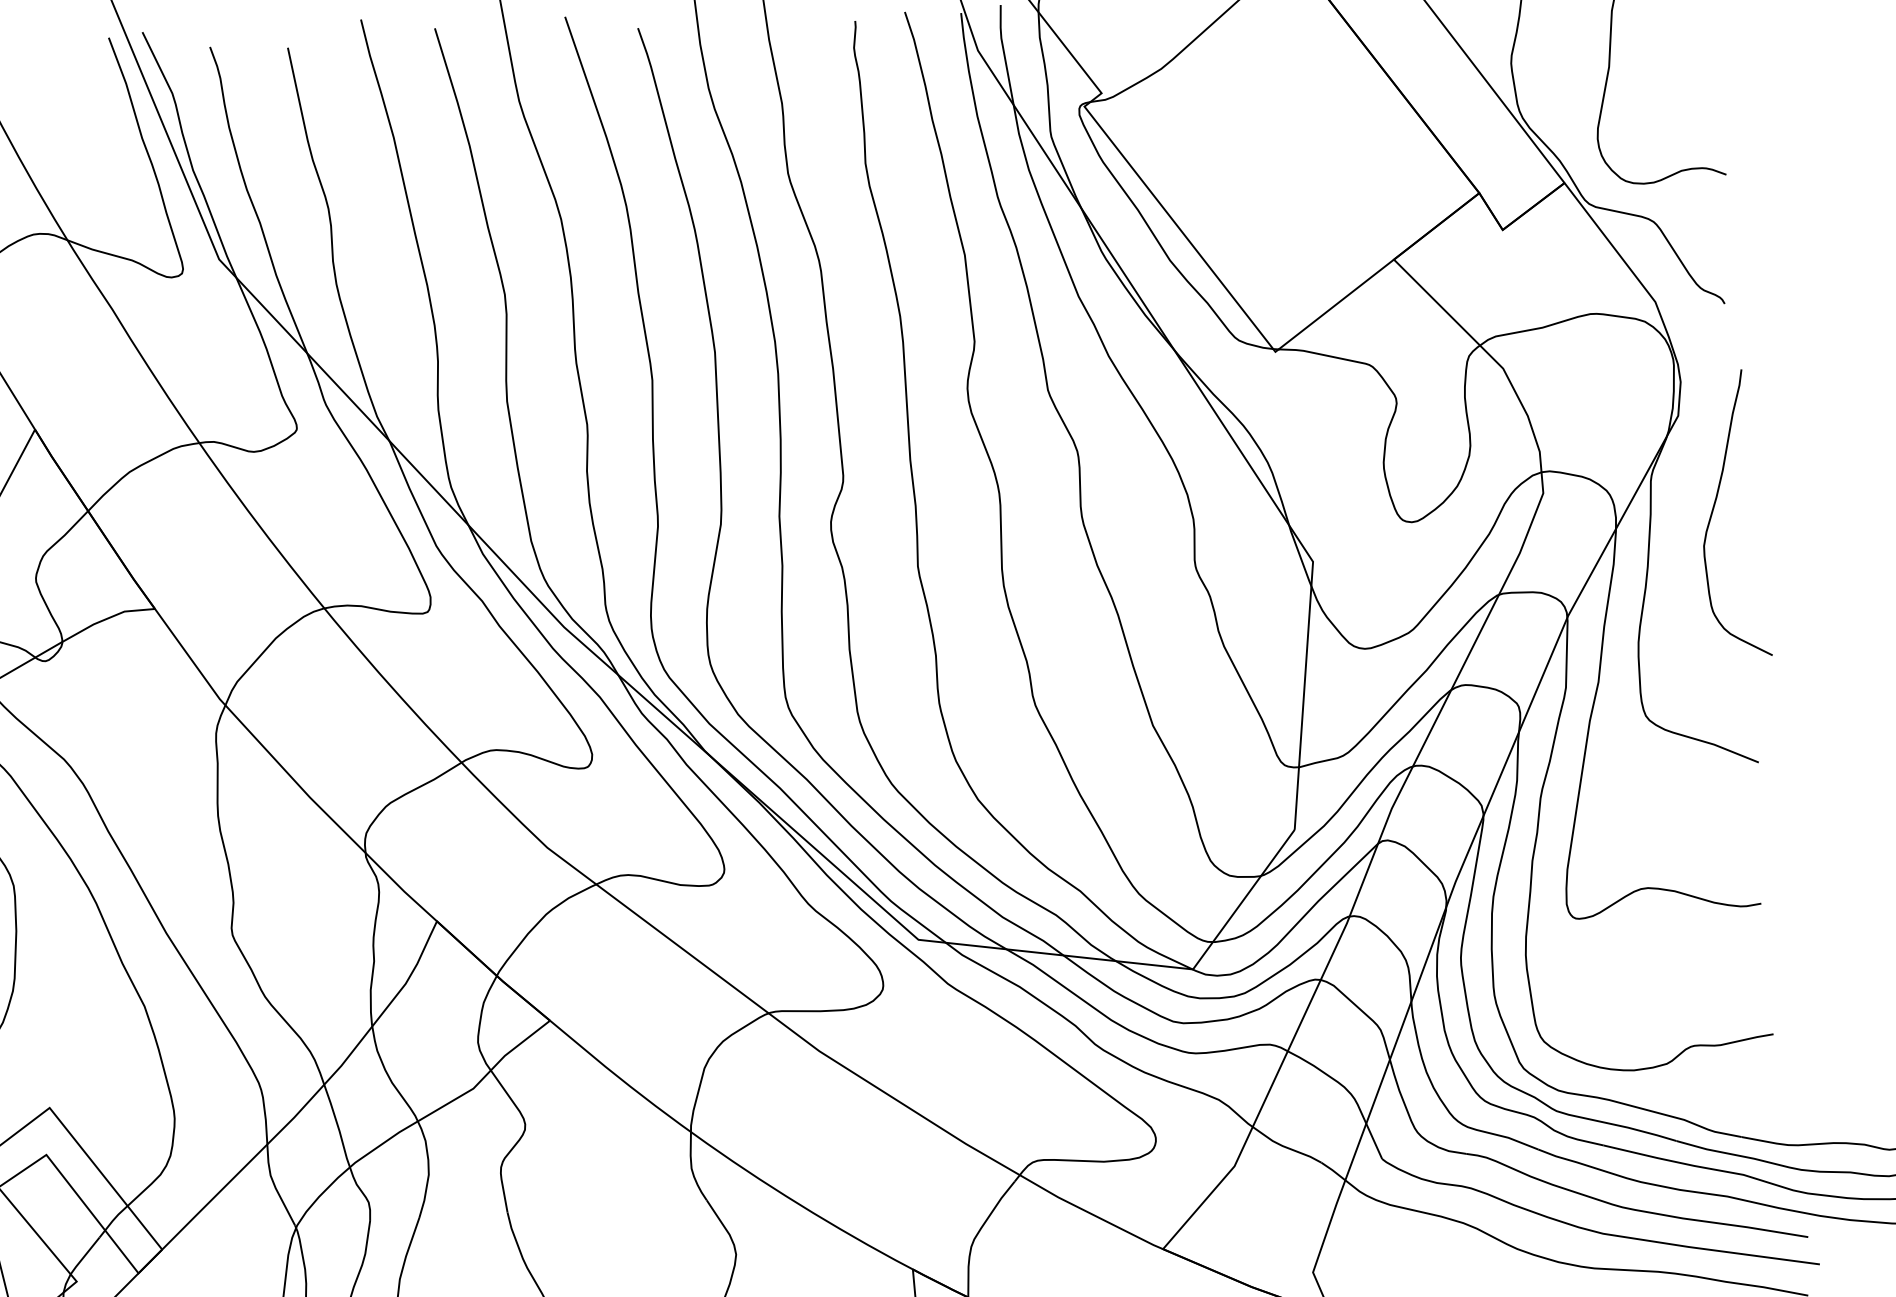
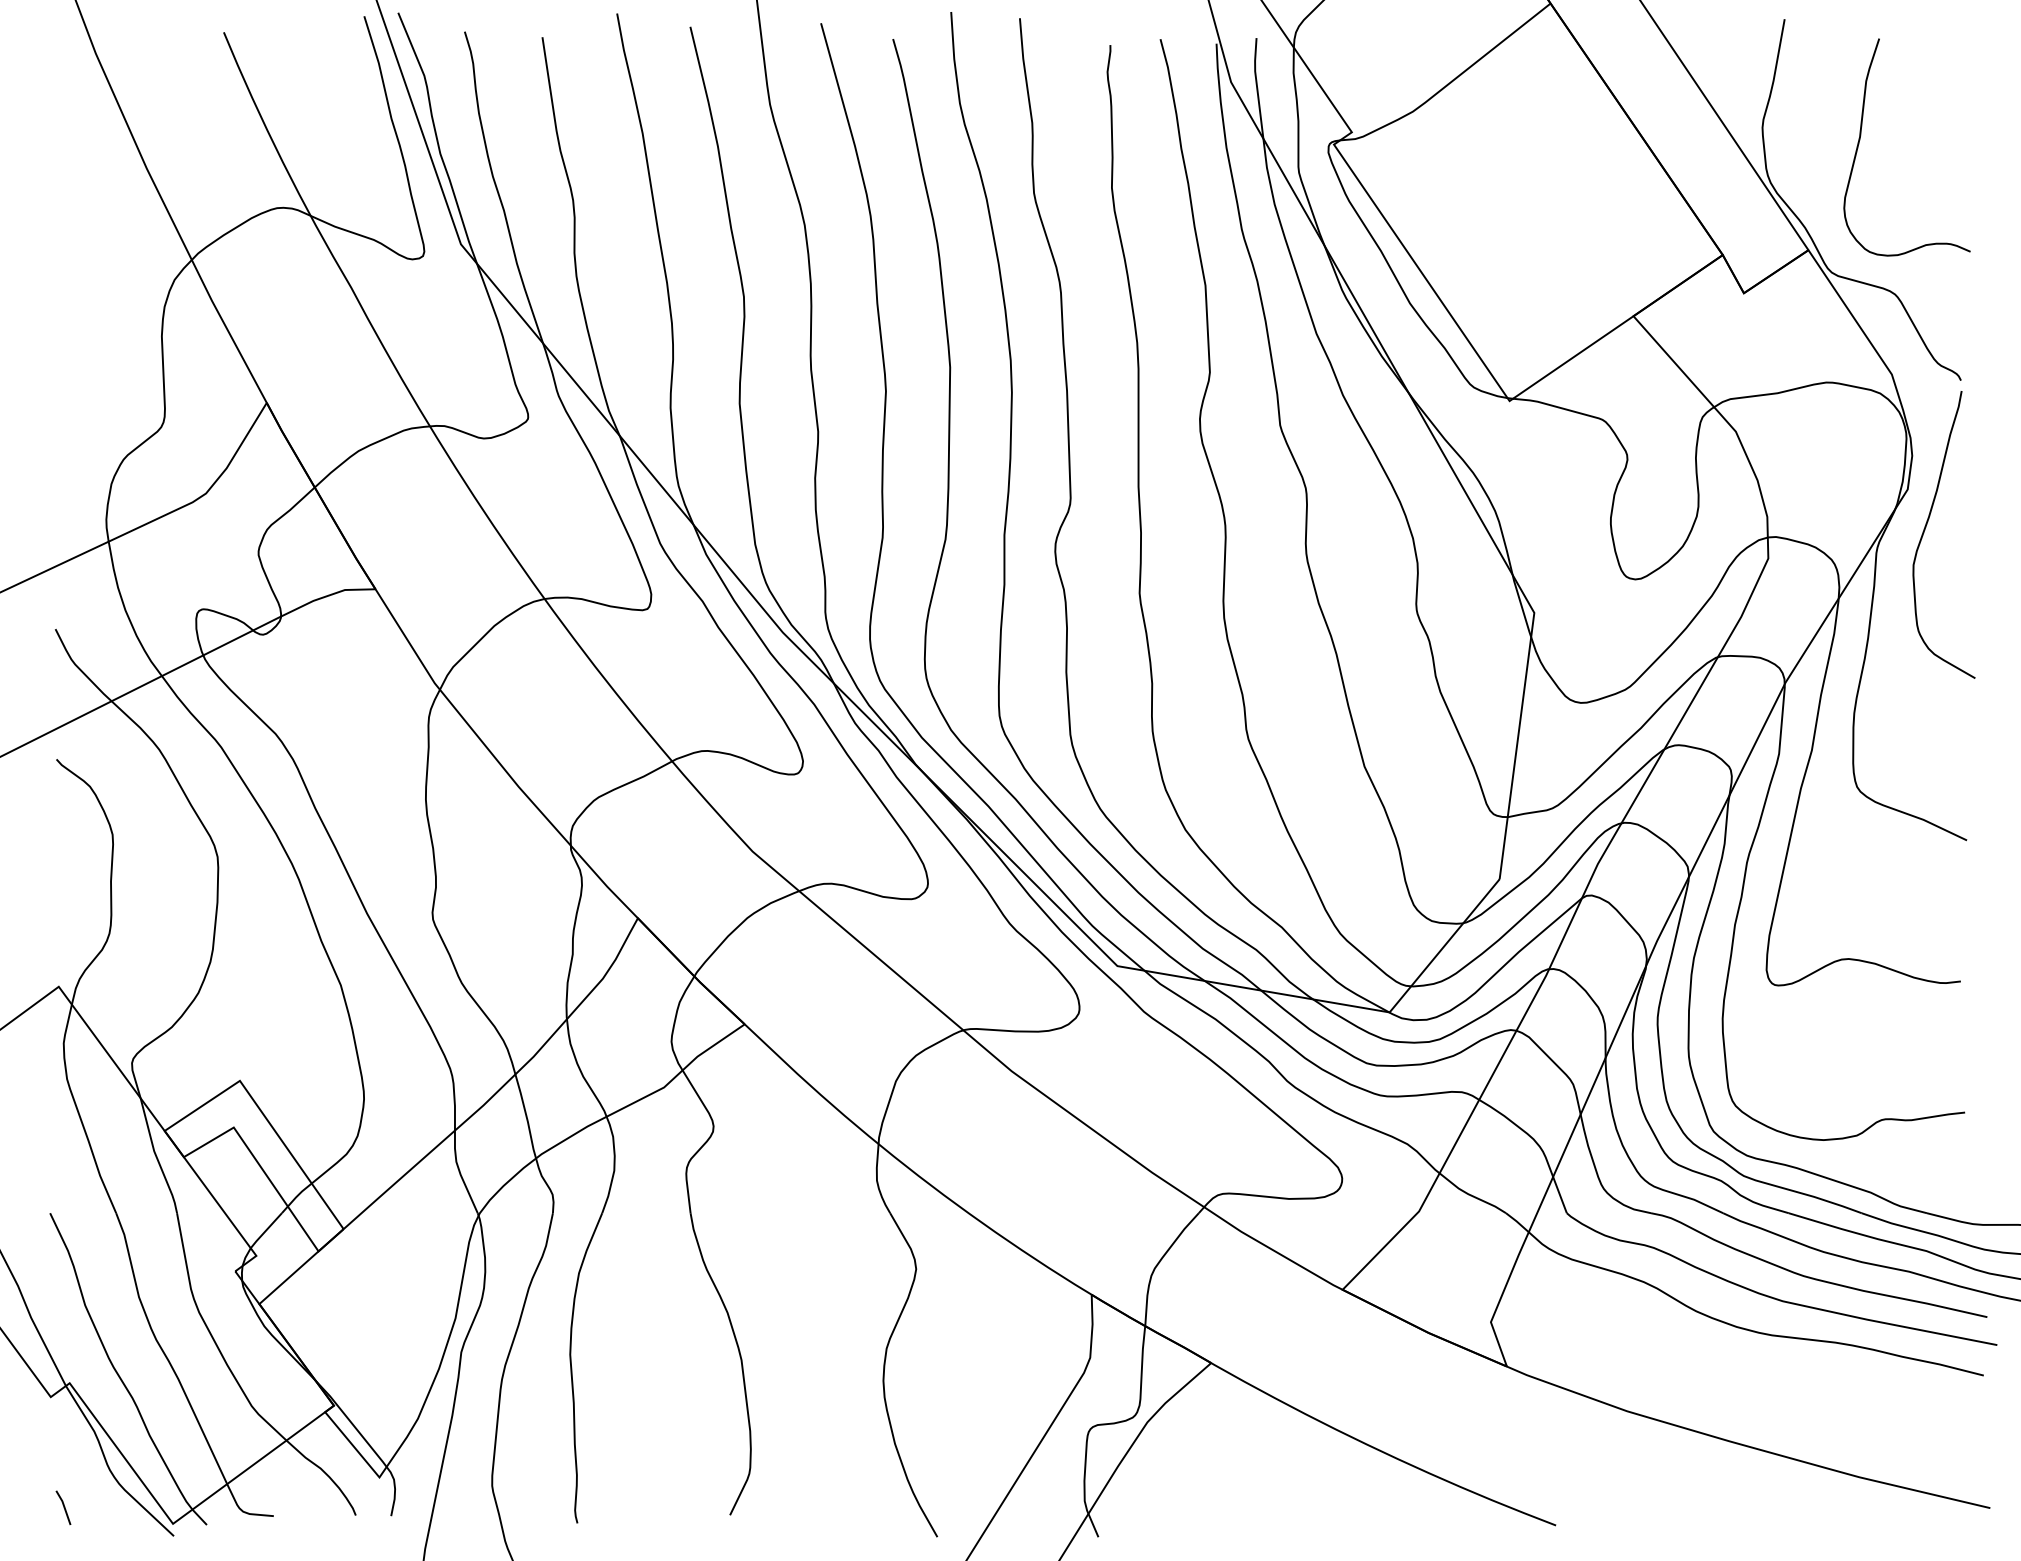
curve: (1714, 507) -> (1926, 527), moved

